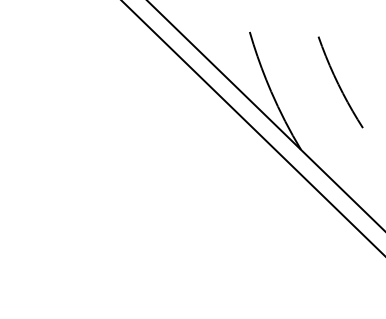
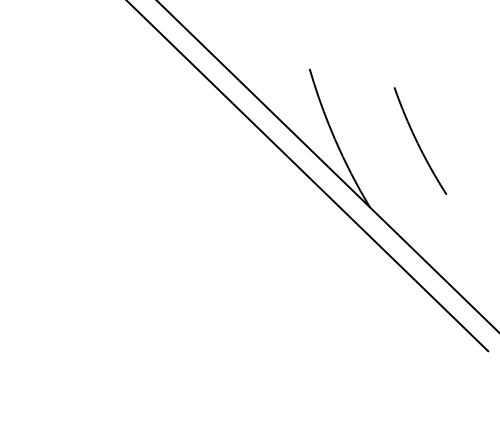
part: (340, 81) -> (420, 140), moved

